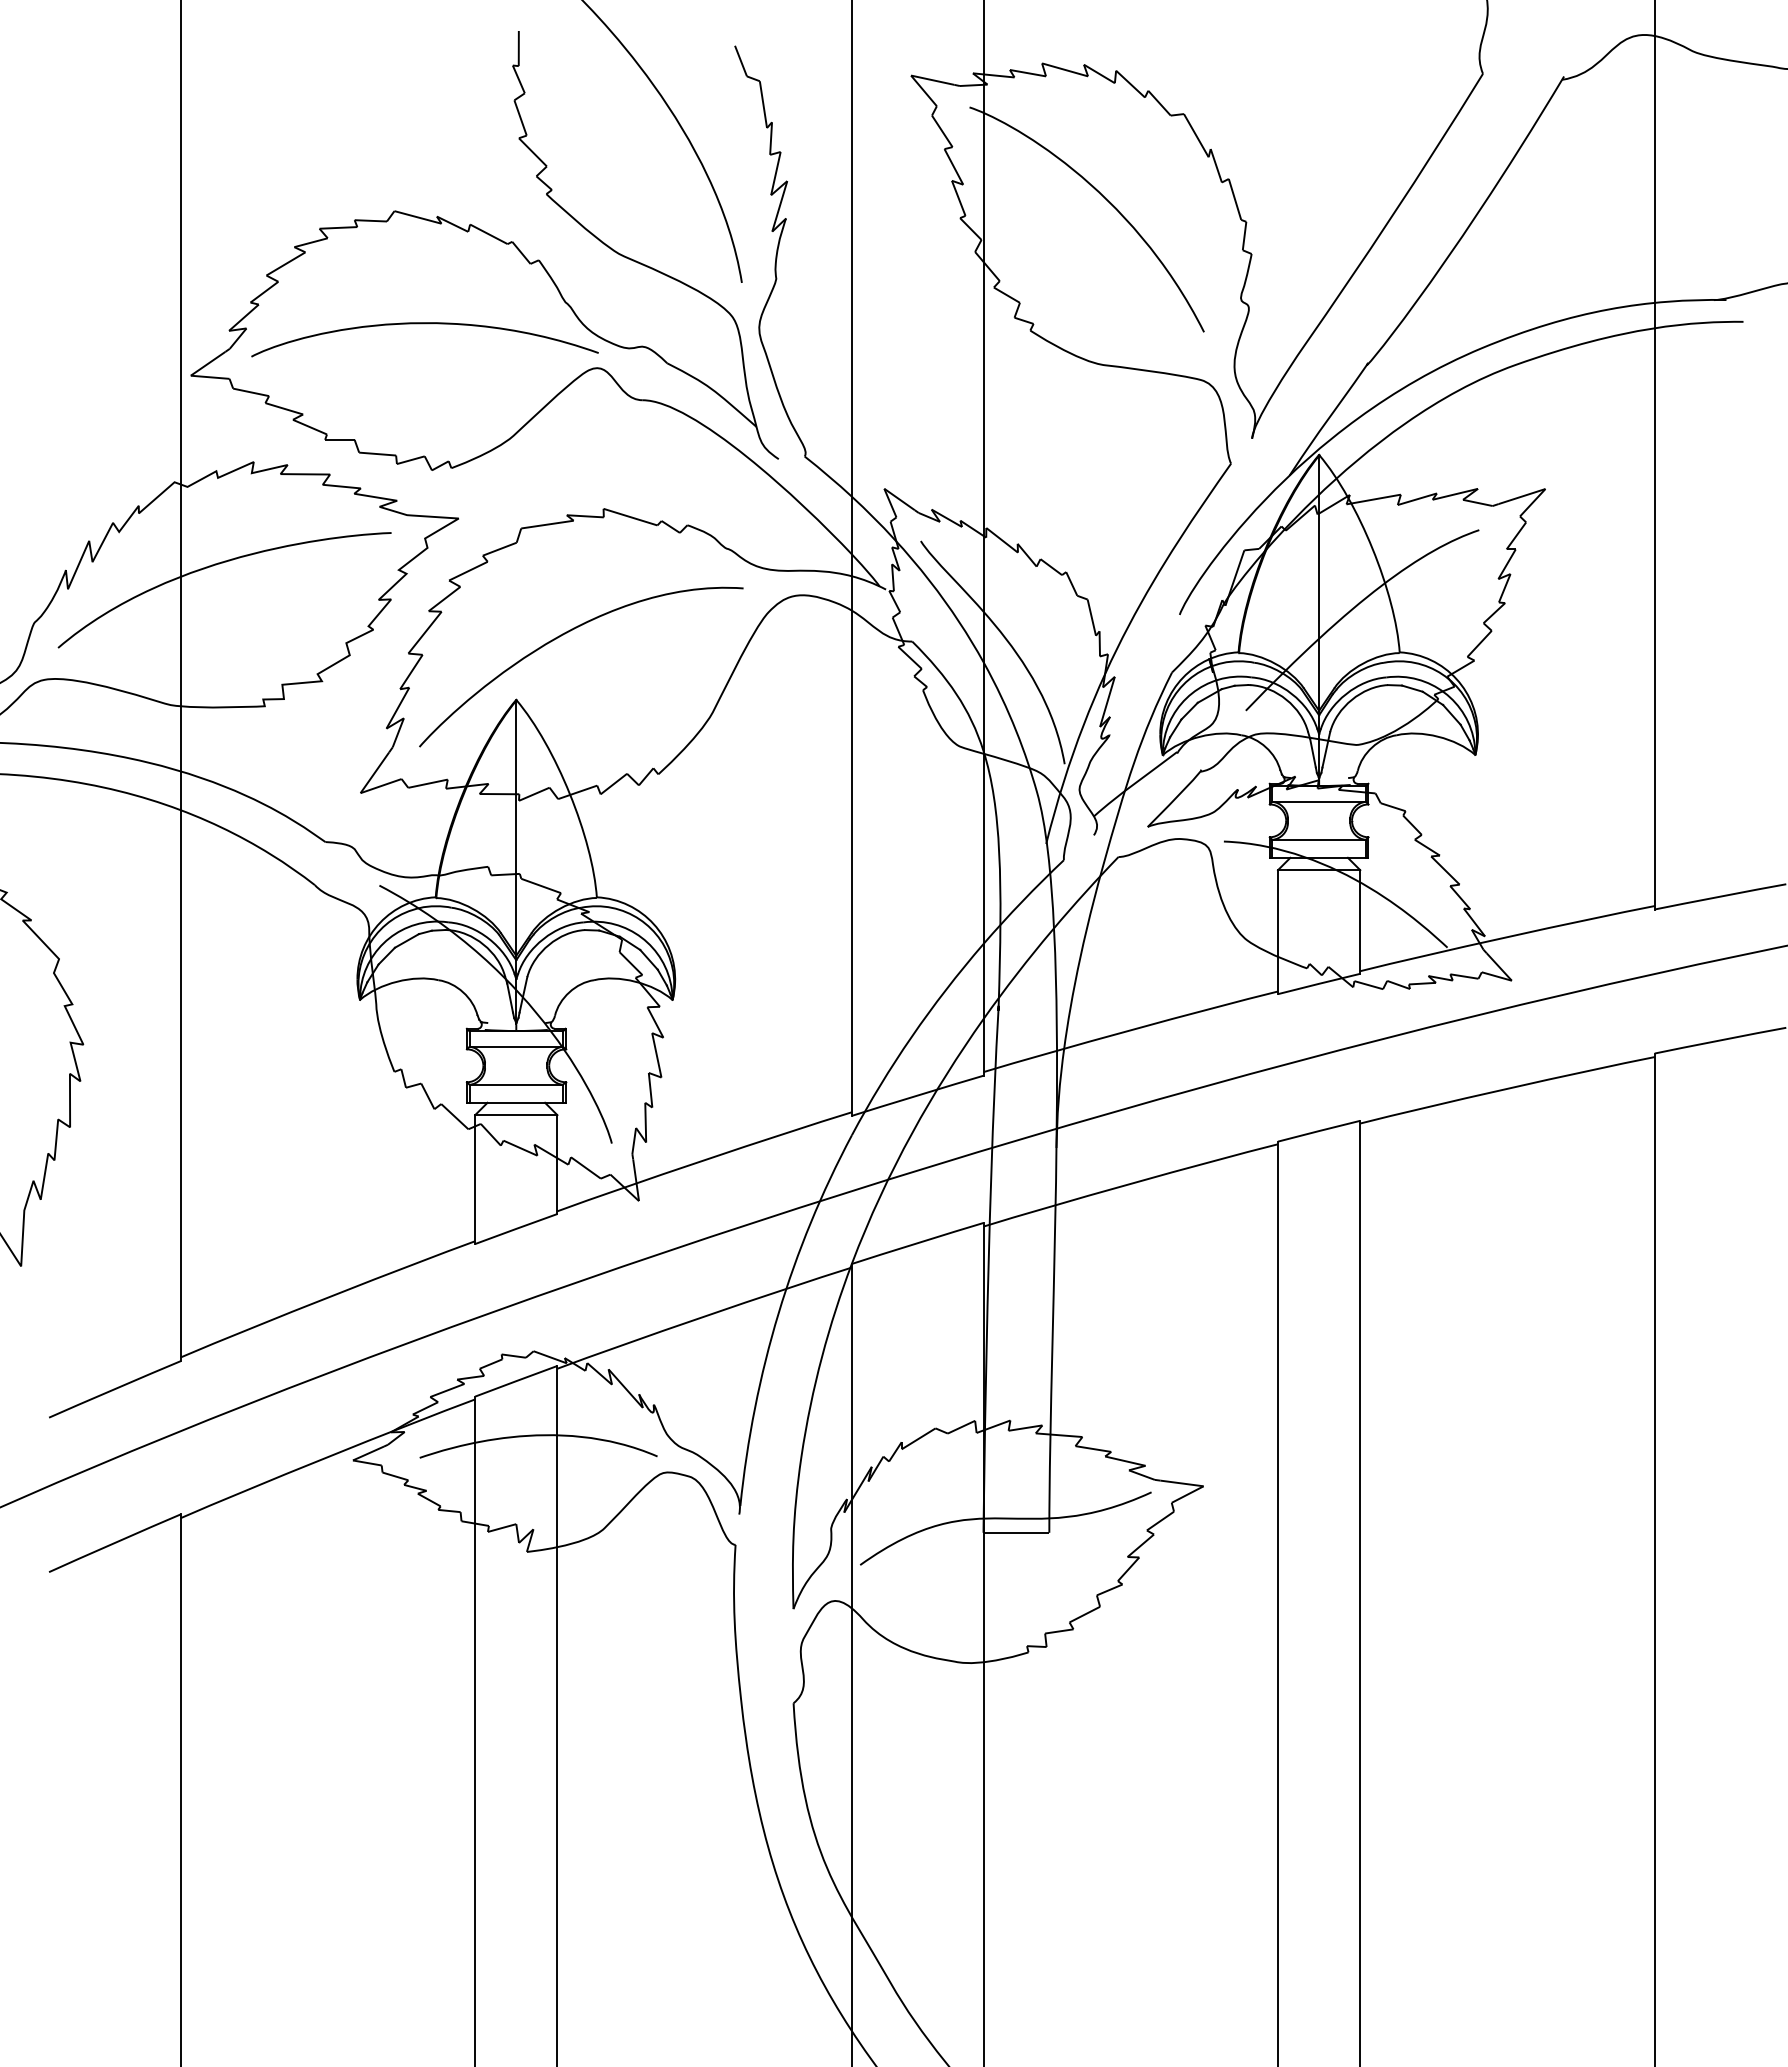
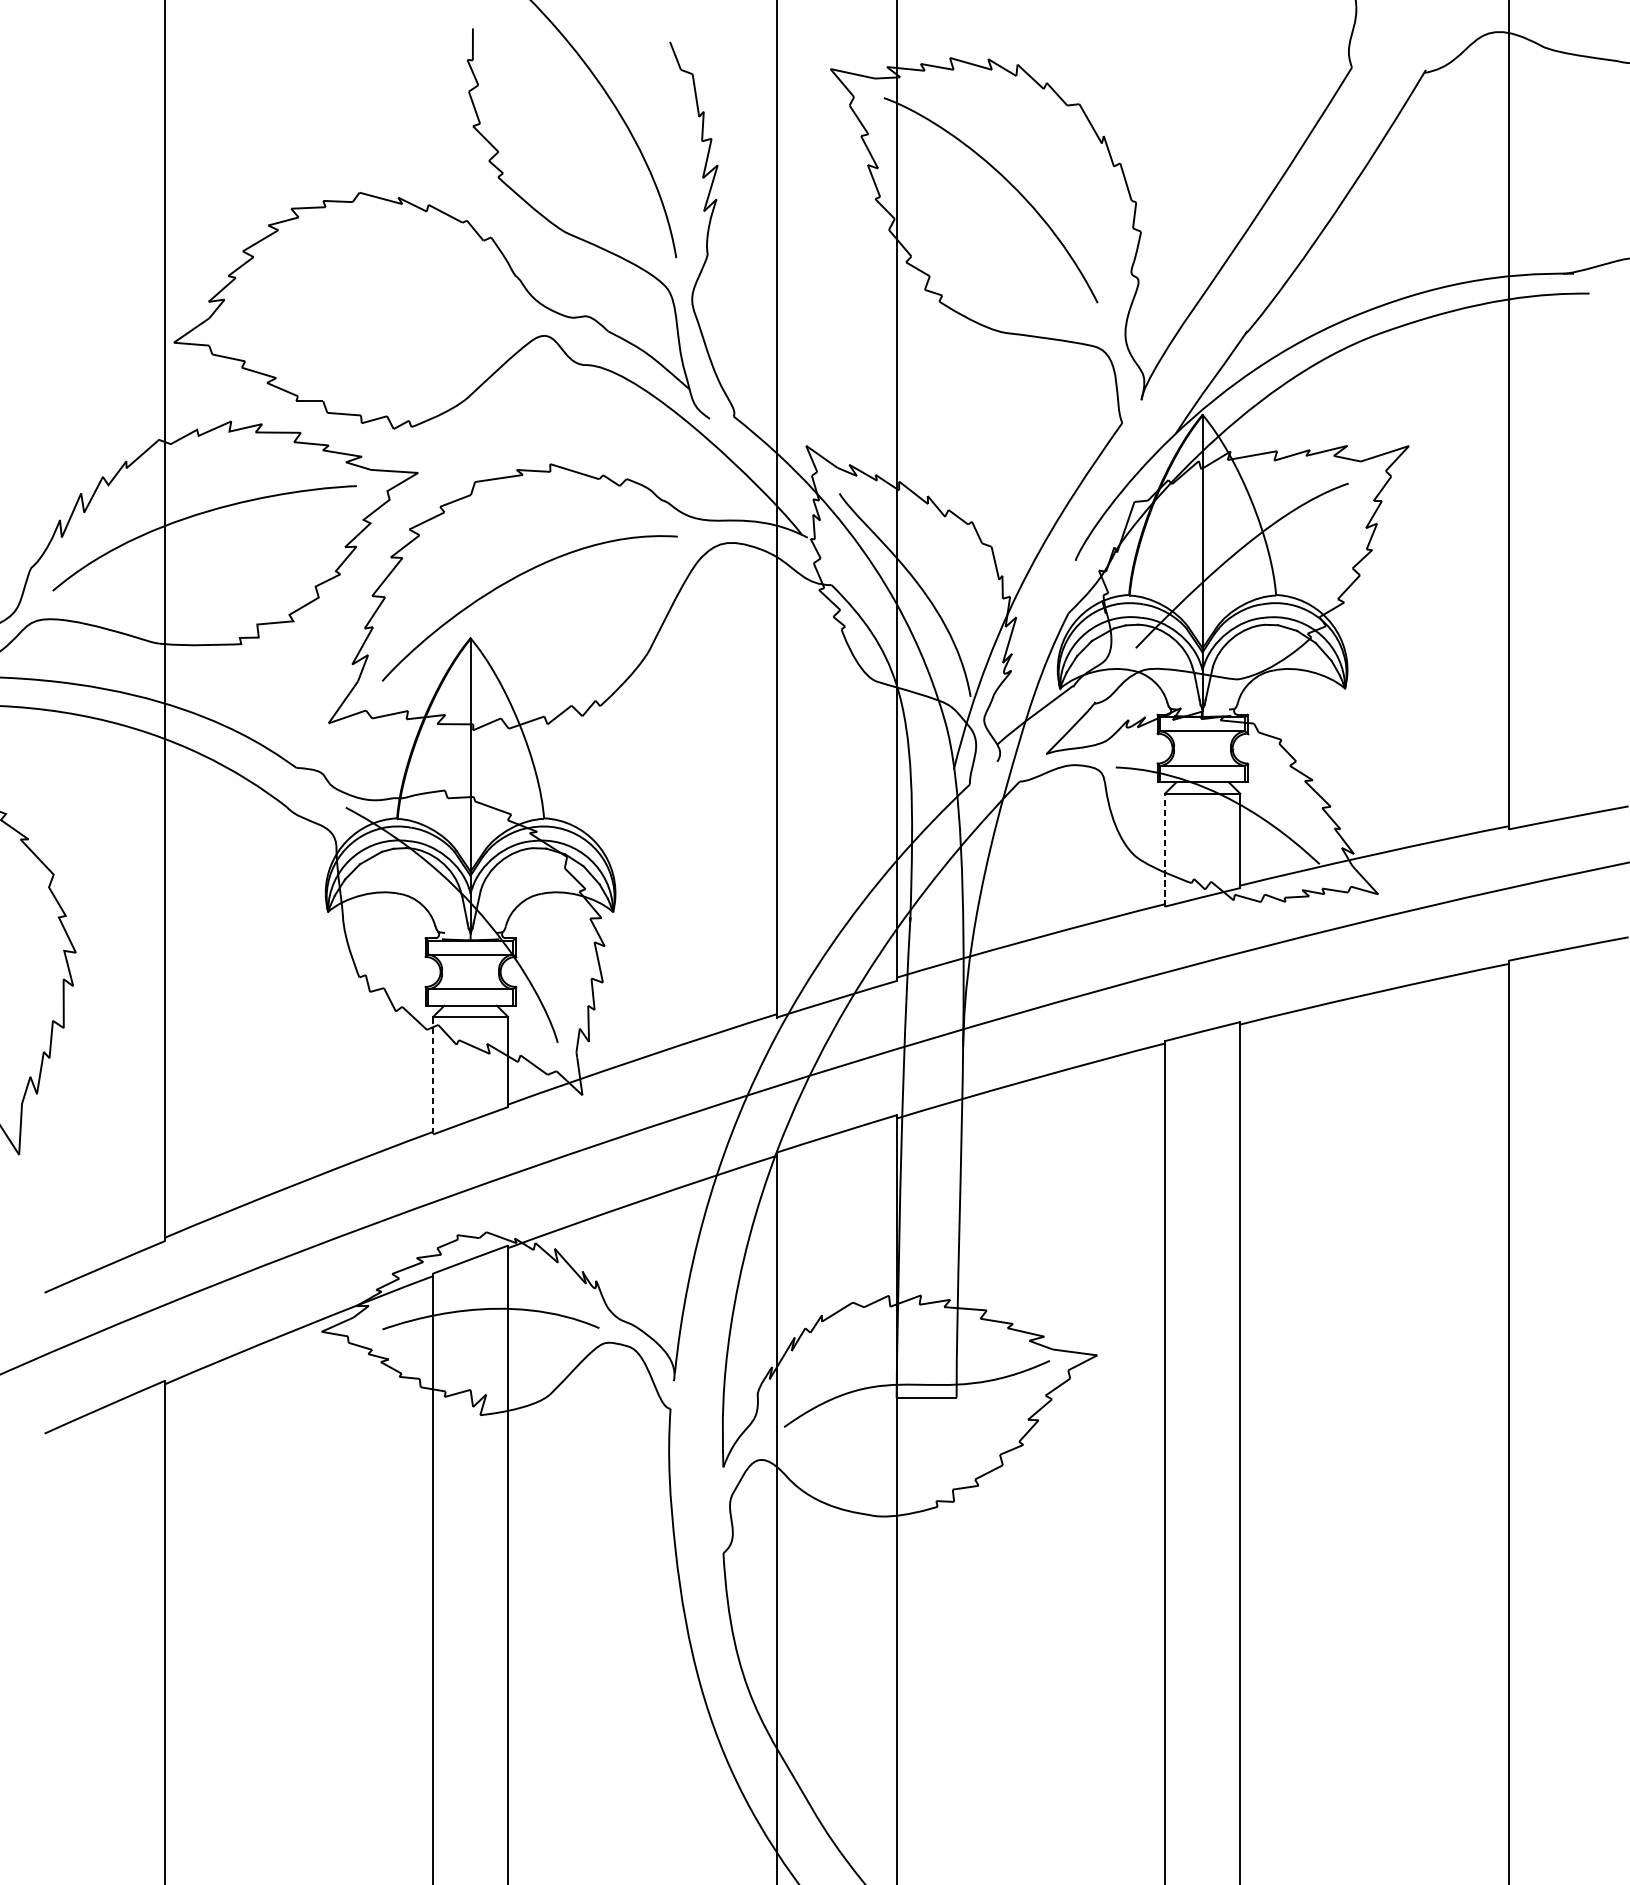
curve: (424, 324) -> (386, 296), removed
line: (1278, 932) -> (1165, 850), solid -> dashed
line: (475, 1179) -> (433, 1075), solid -> dashed

